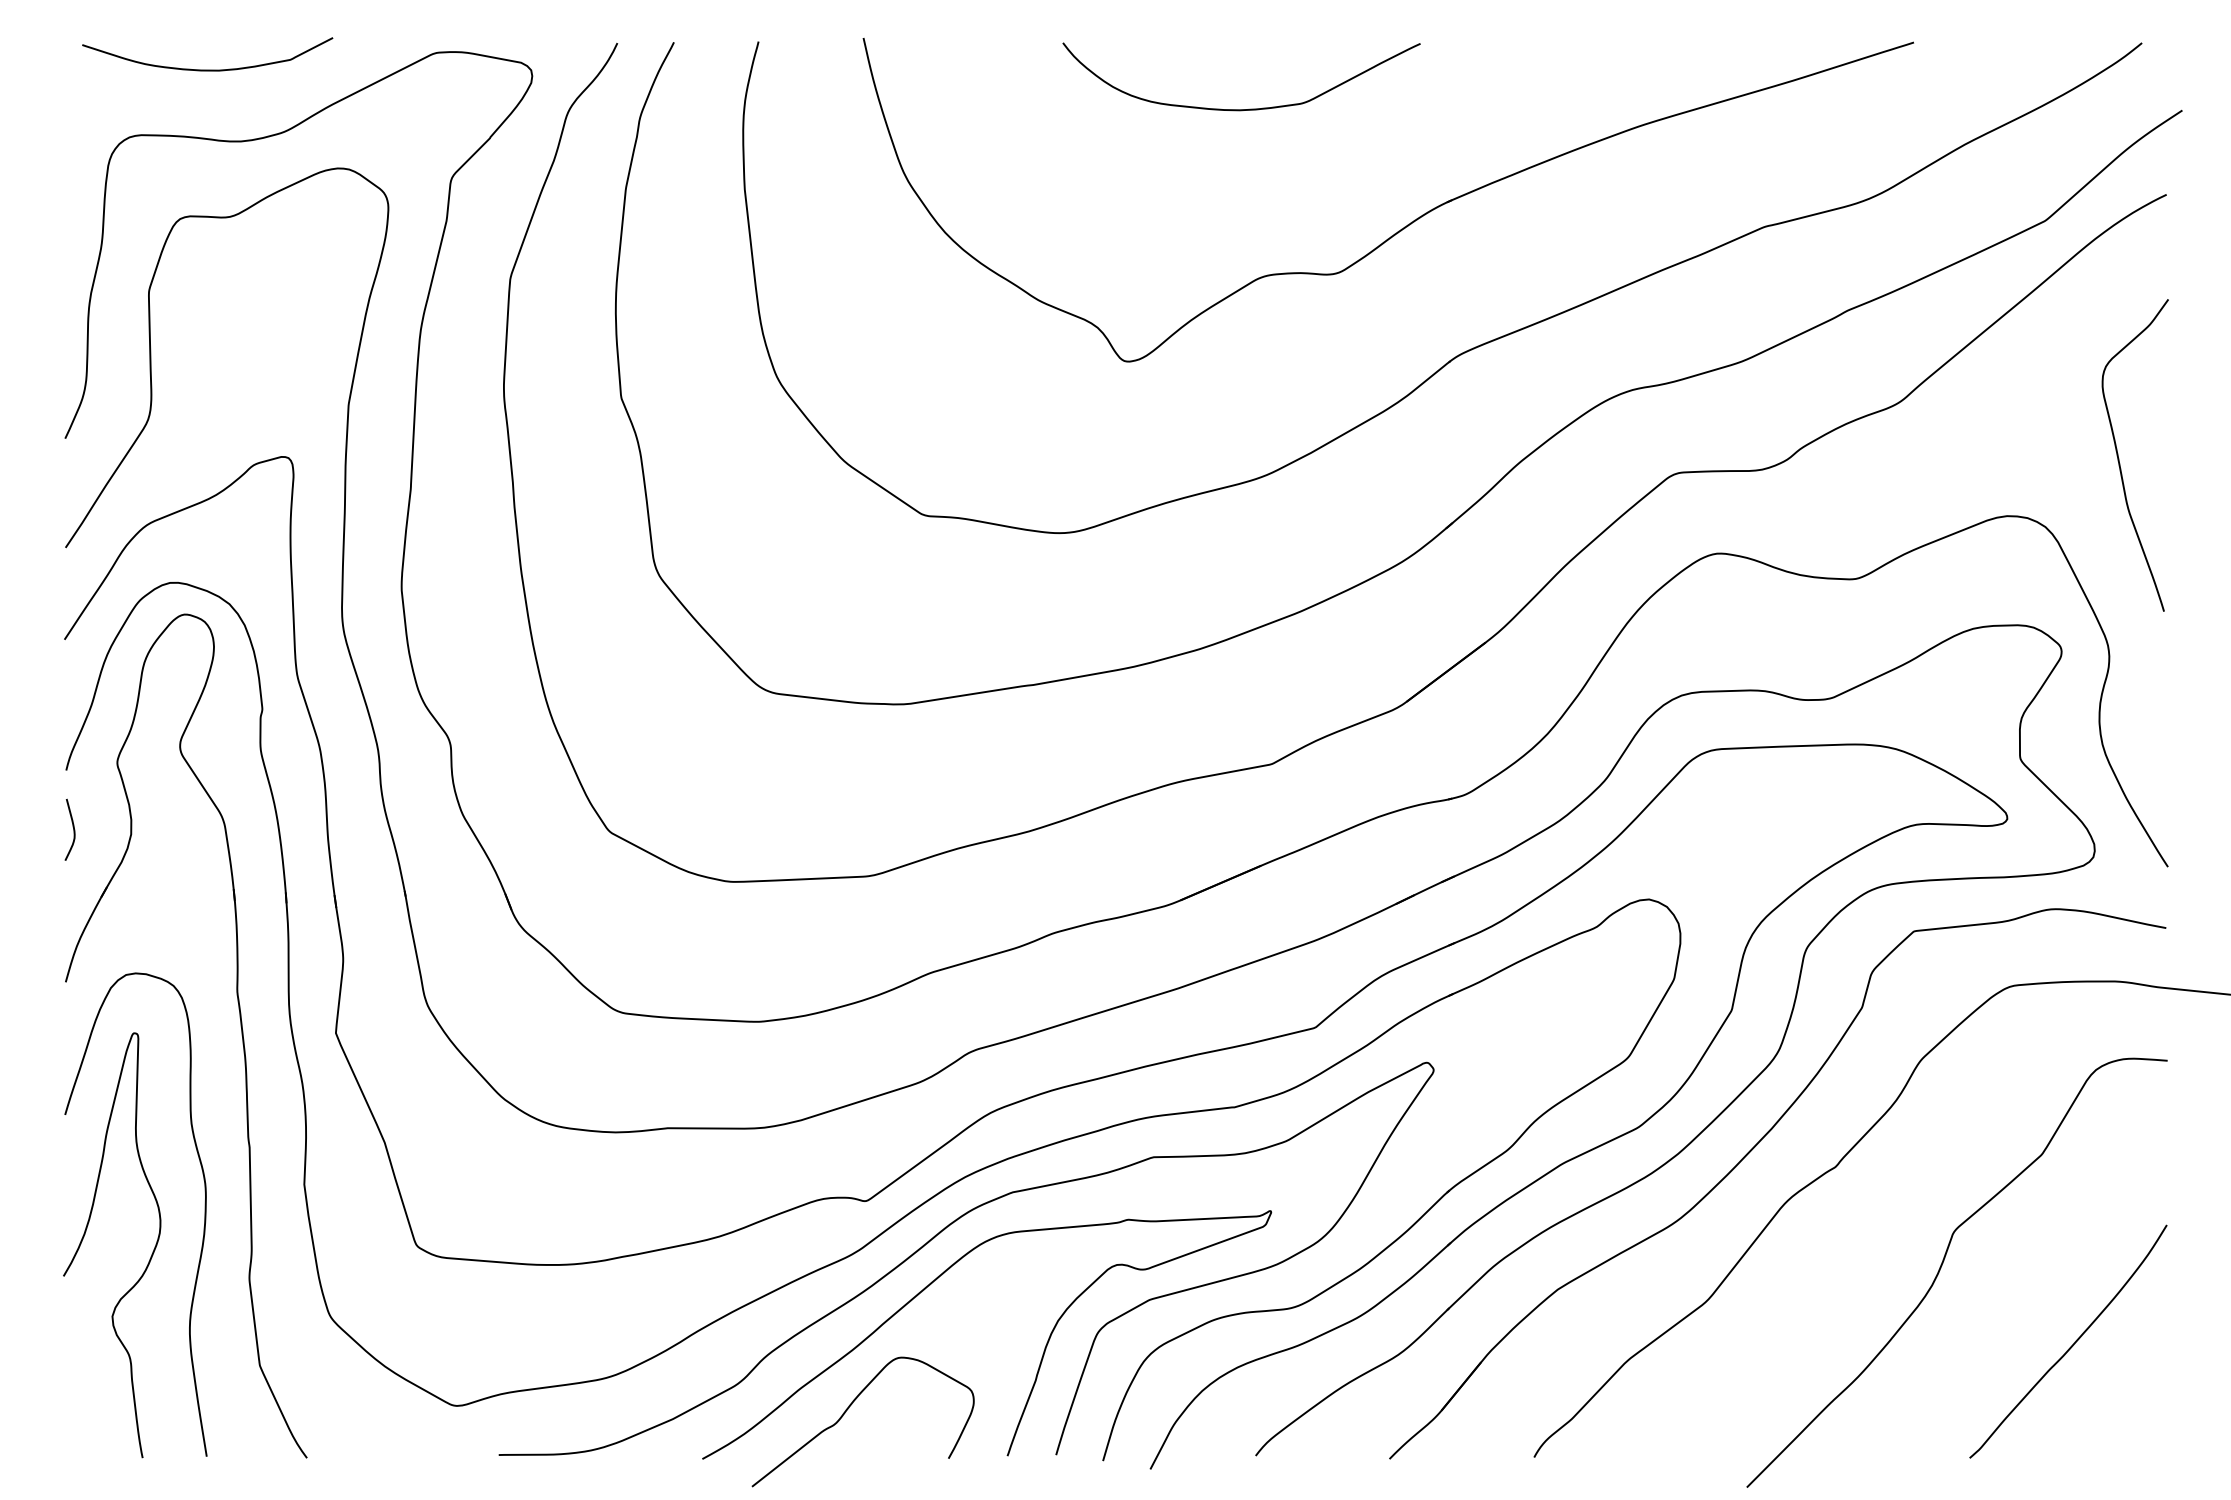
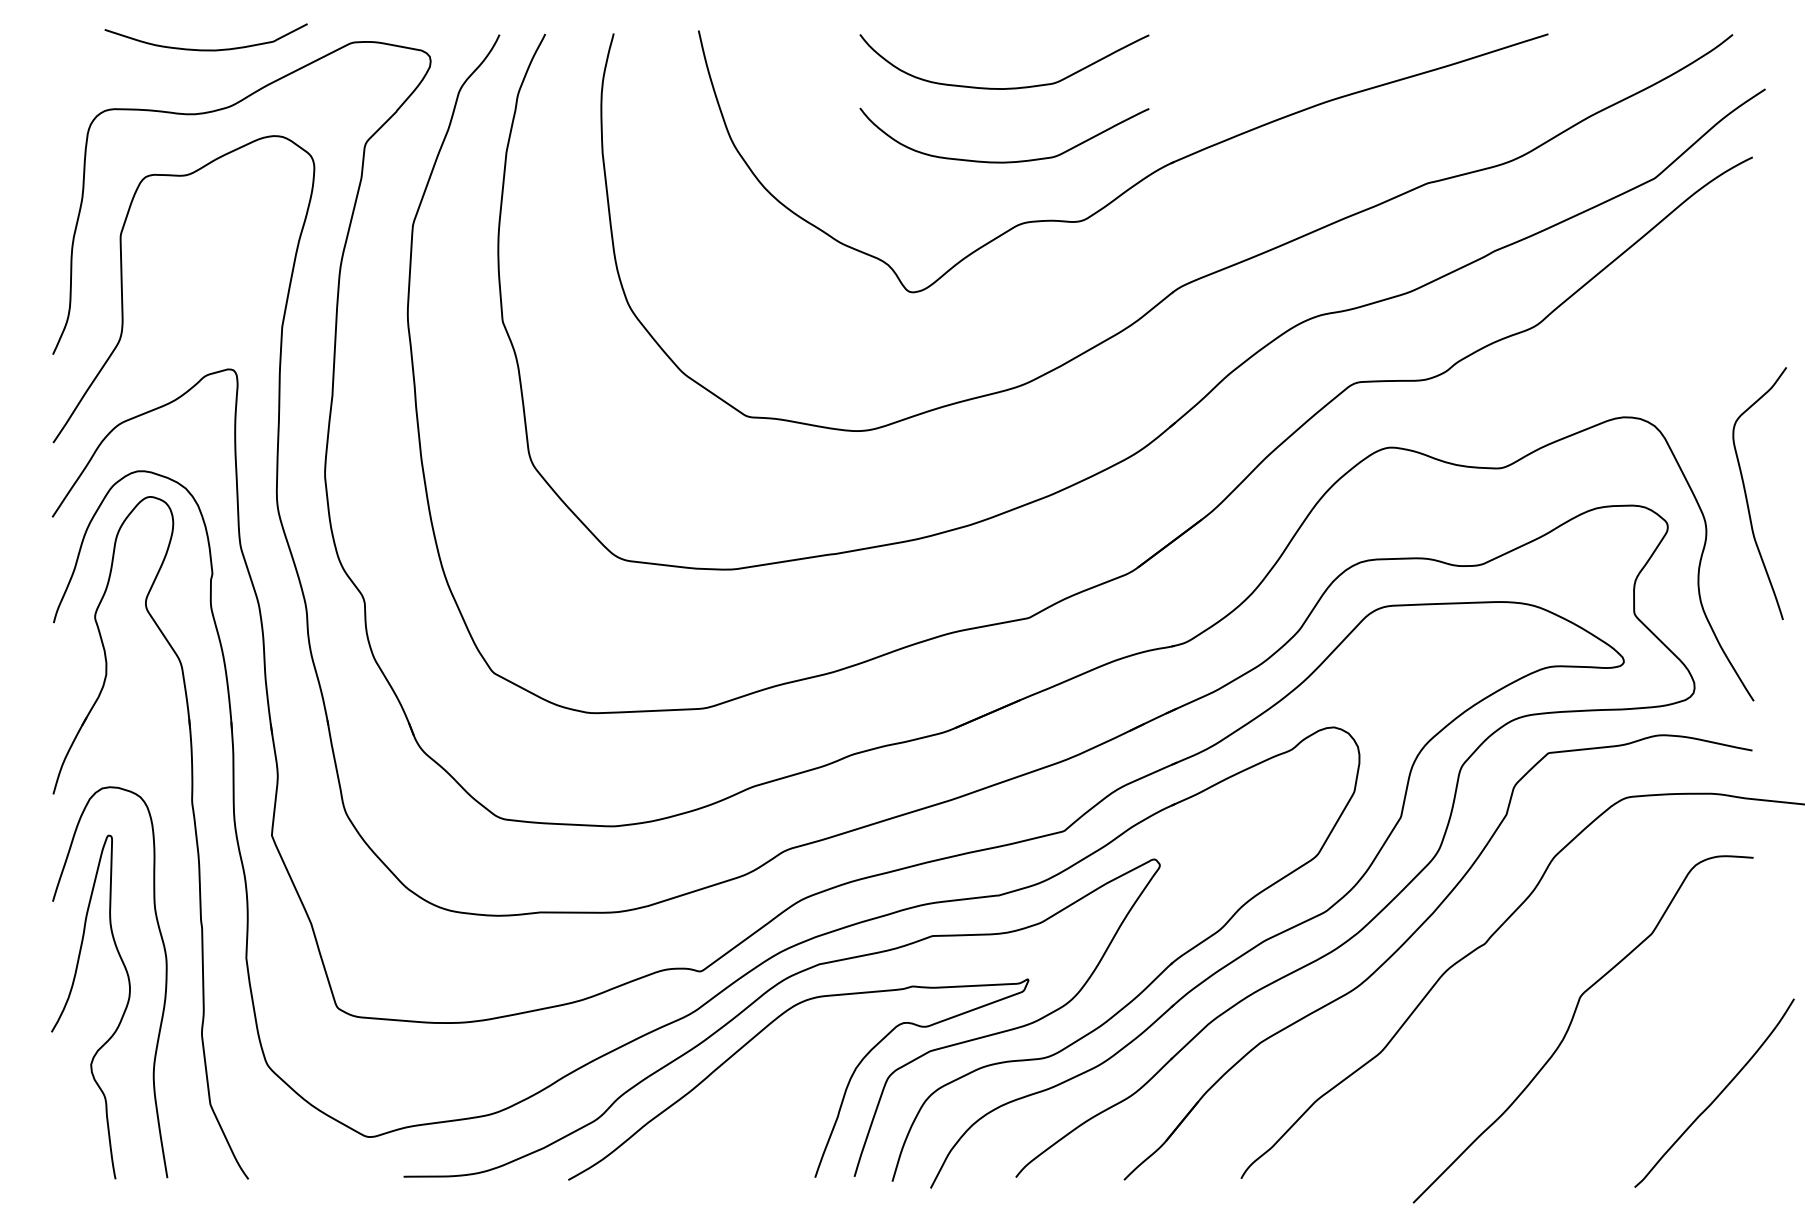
curve: (207, 69) -> (206, 49), moved
curve: (1249, 199) -> (1010, 161), added
curve: (2119, 458) -> (1746, 496), moved
curve: (72, 827) -> (58, 669), removed
curve: (2072, 1344) -> (1717, 1095), moved
curve: (848, 1409) -> (686, 1139), removed

